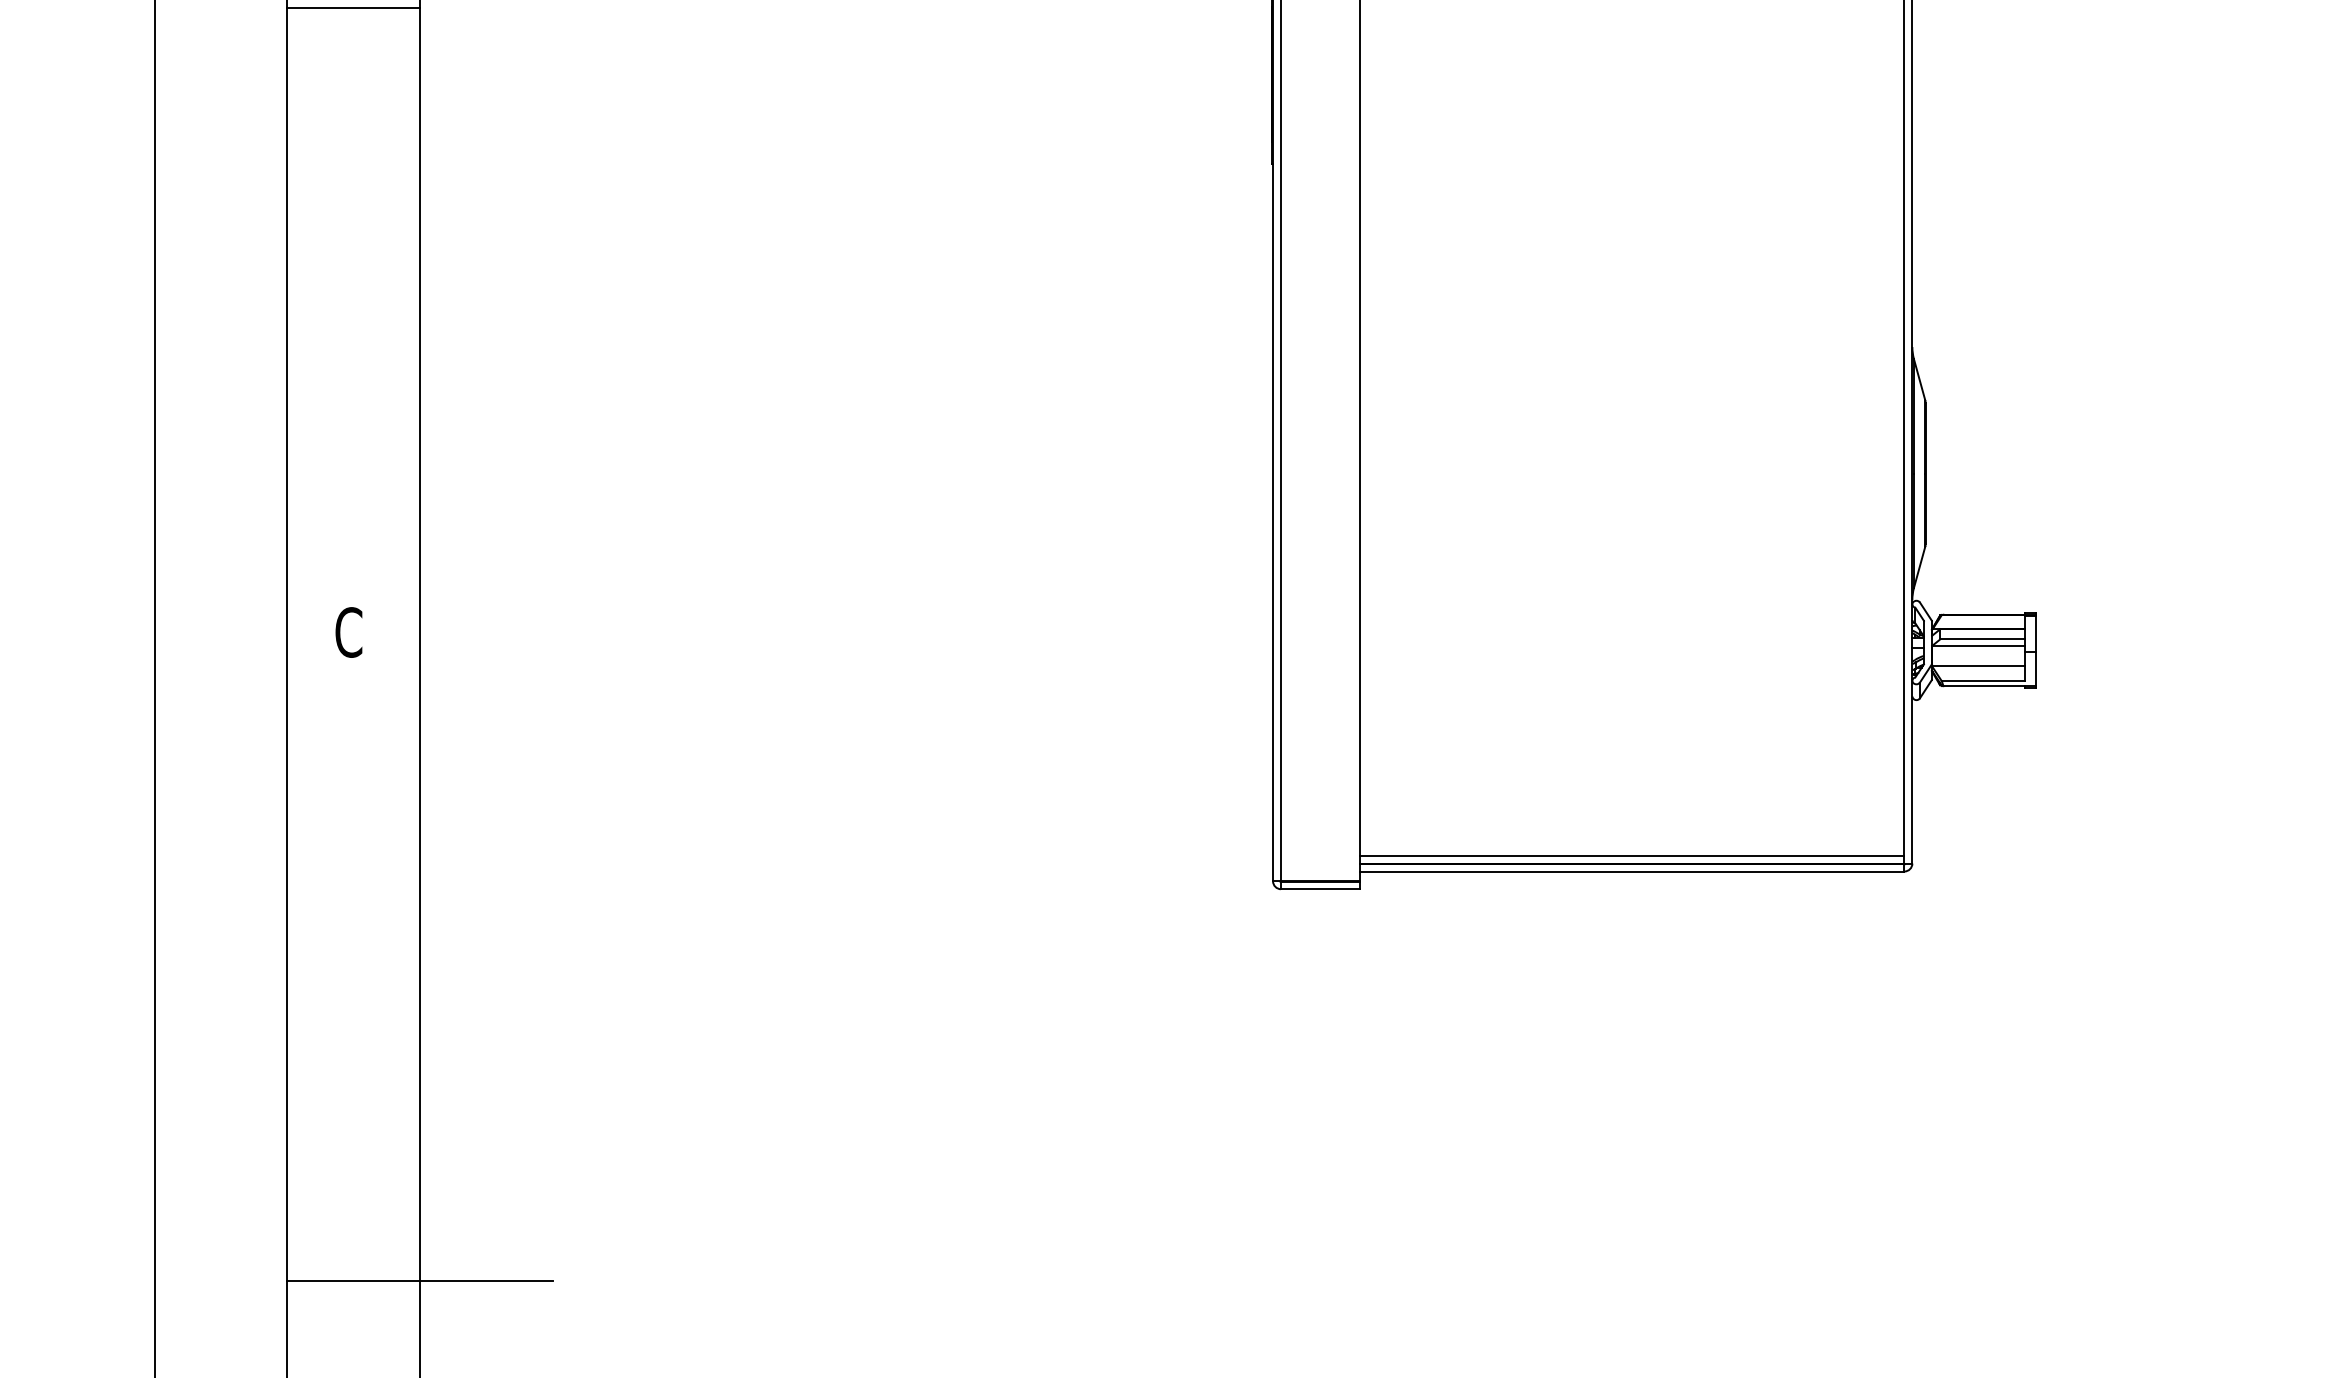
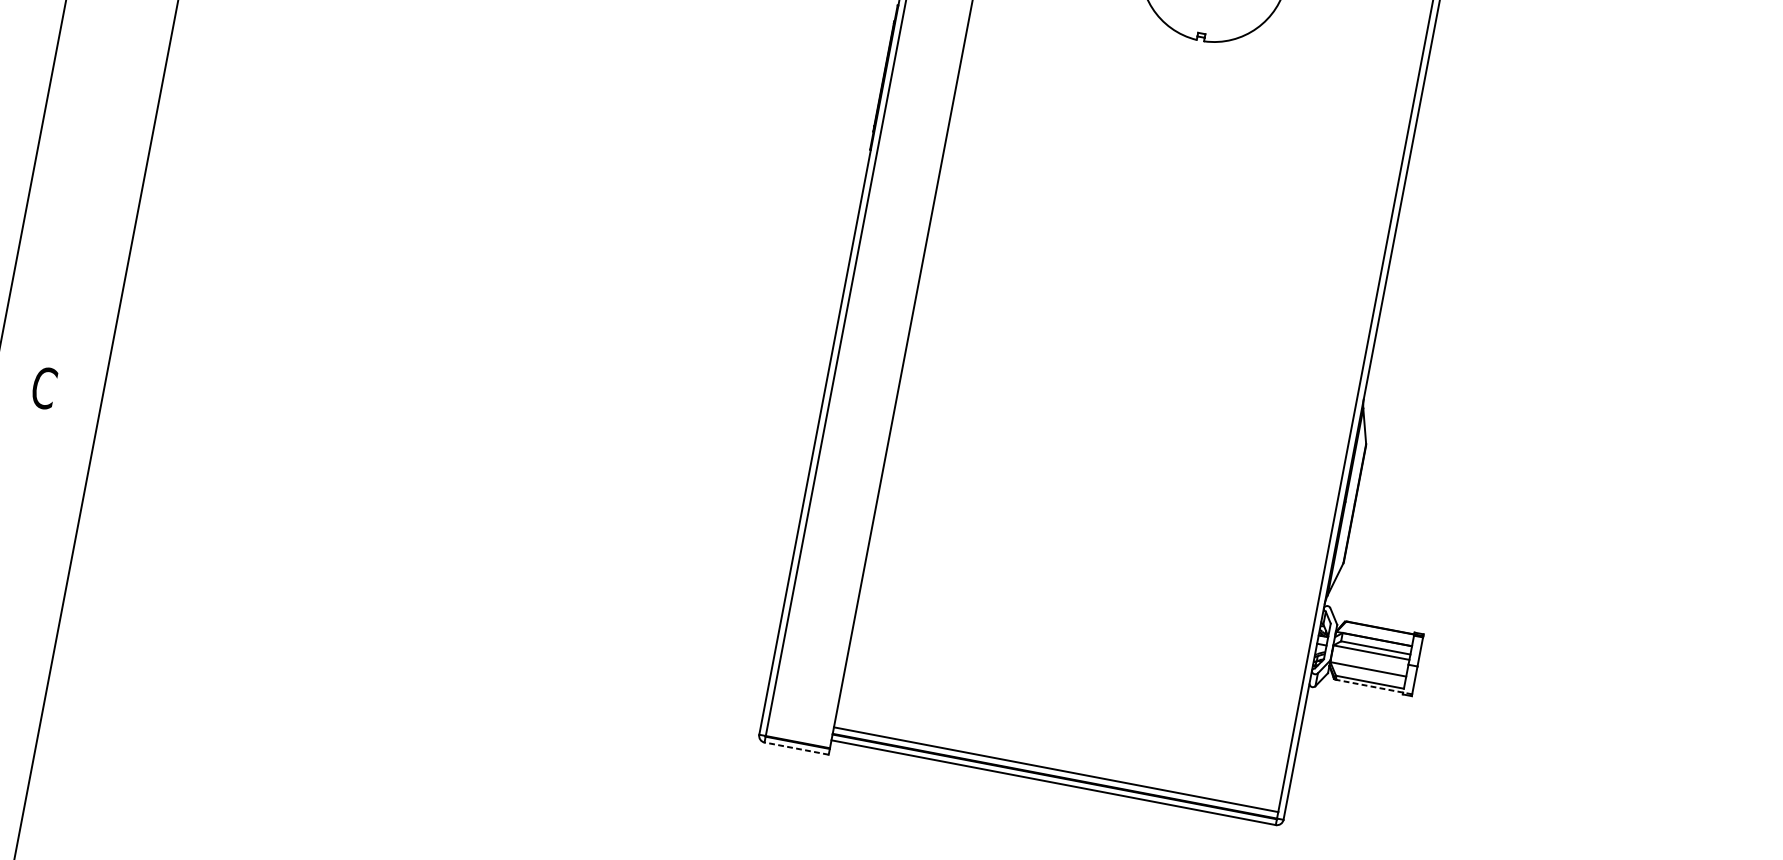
line: (1989, 686) -> (1374, 687), solid -> dashed
line: (1319, 889) -> (795, 748), solid -> dashed

